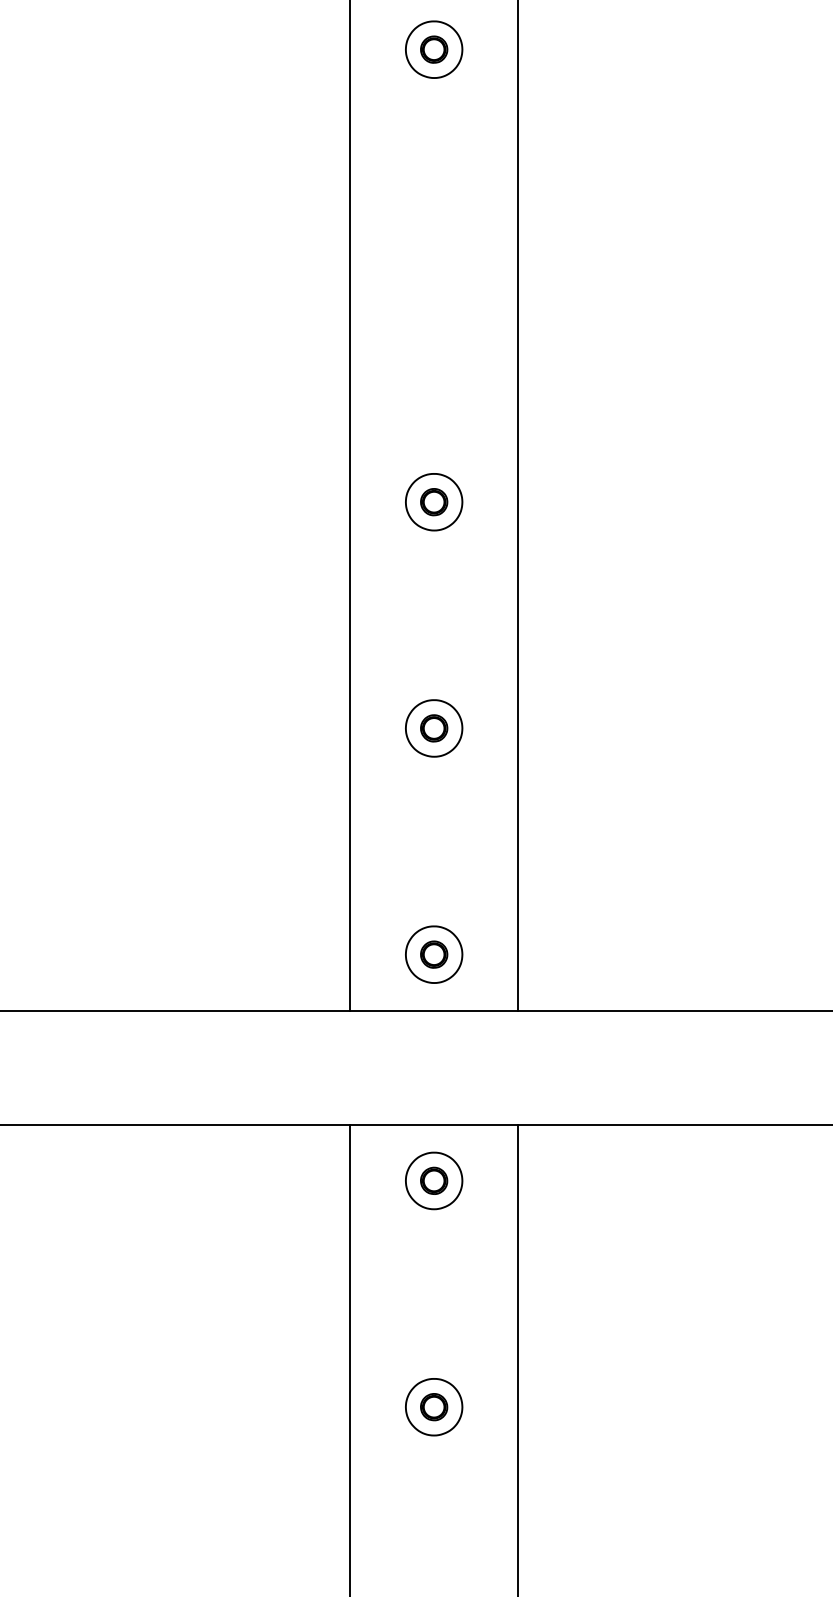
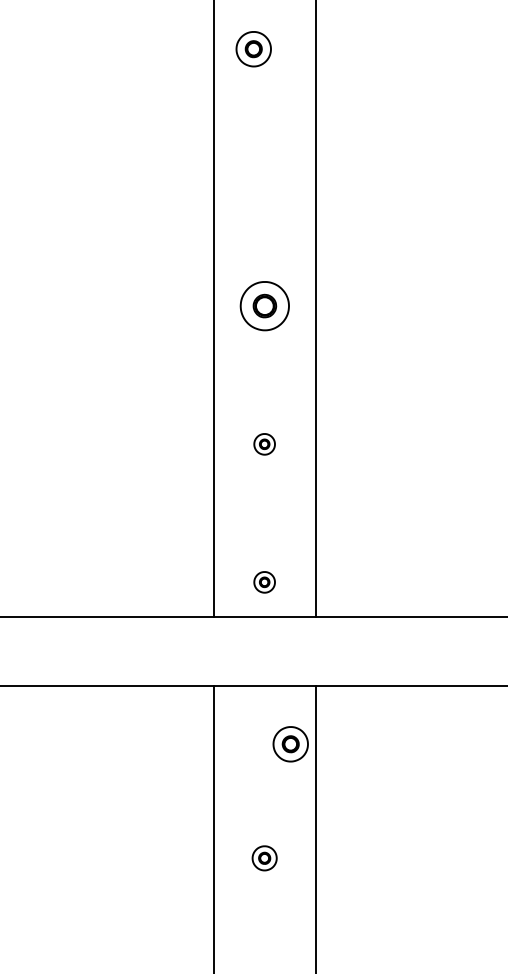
part: (433, 50) -> (253, 49), moved
part: (433, 502) -> (264, 306), size x1.4
part: (433, 728) -> (264, 444), size x0.6
part: (433, 955) -> (264, 582), size x0.6
part: (433, 1181) -> (290, 744), moved
part: (433, 1407) -> (264, 858), size x0.7

